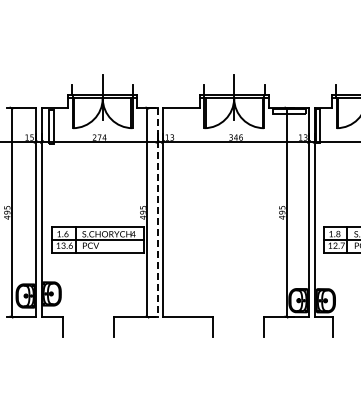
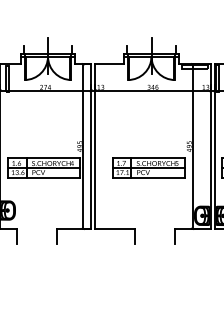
line: (157, 212) -> (91, 146), dashed -> solid
part: (230, 239) -> (148, 167), added

